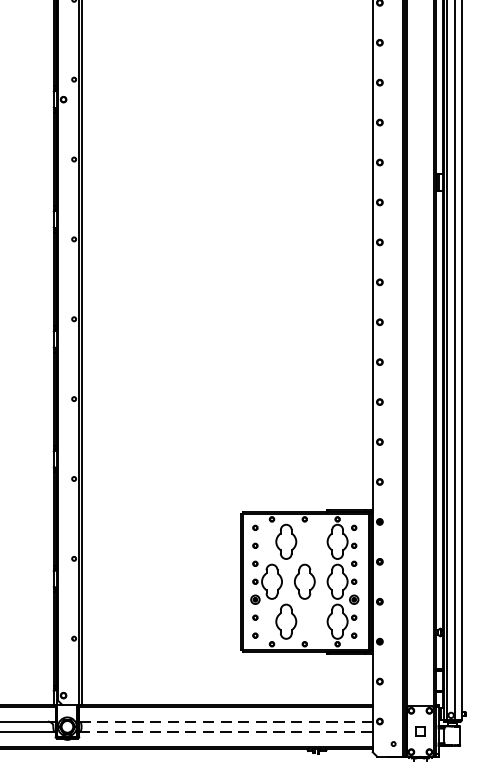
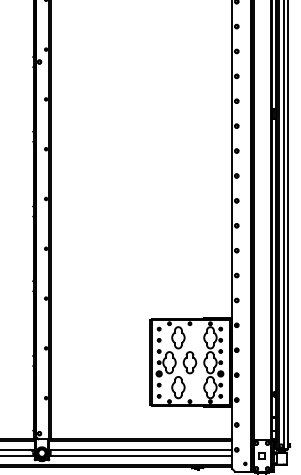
line: (227, 720) -> (141, 449), dashed -> solid
line: (225, 732) -> (140, 456), dashed -> solid

